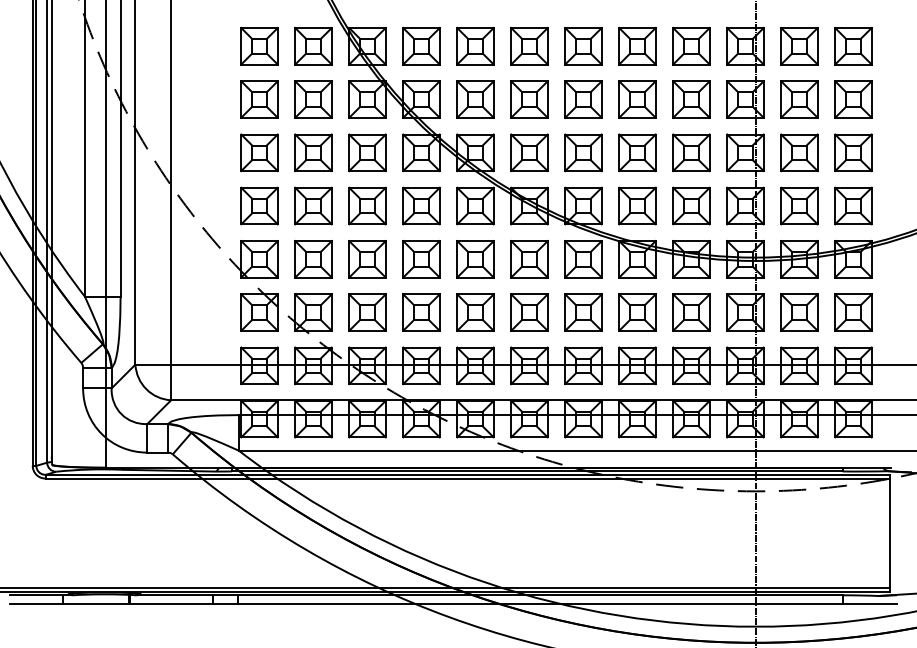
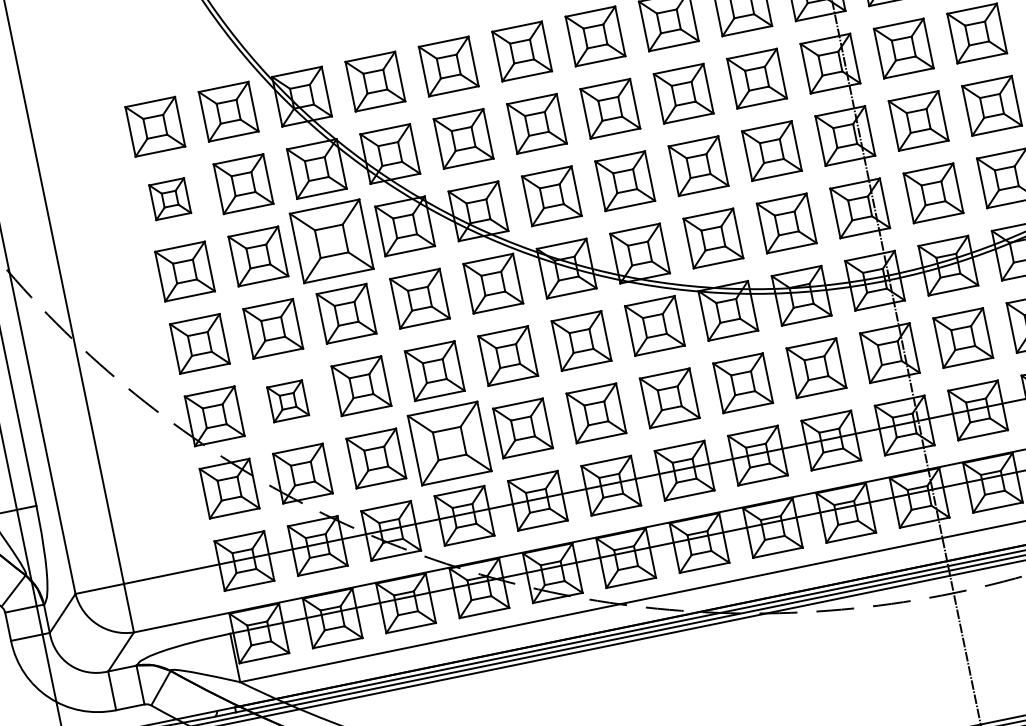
part: (259, 99) -> (170, 199), size x0.7
part: (367, 152) -> (331, 241), size x1.4
part: (313, 259) -> (288, 401), size x0.7
part: (421, 312) -> (449, 443), size x1.4

